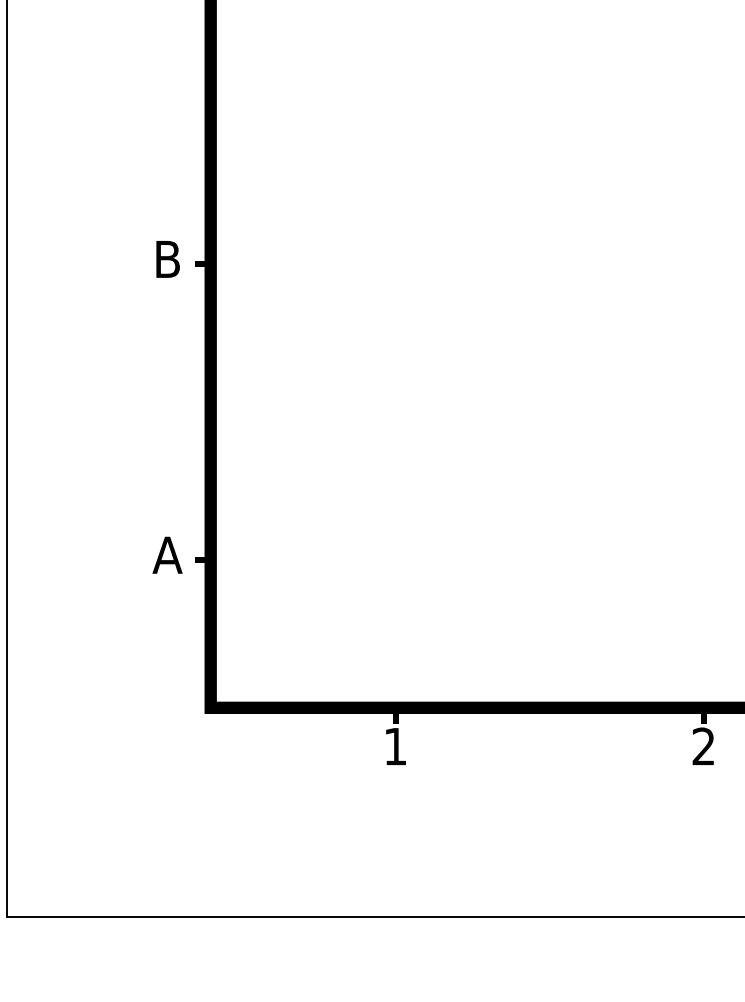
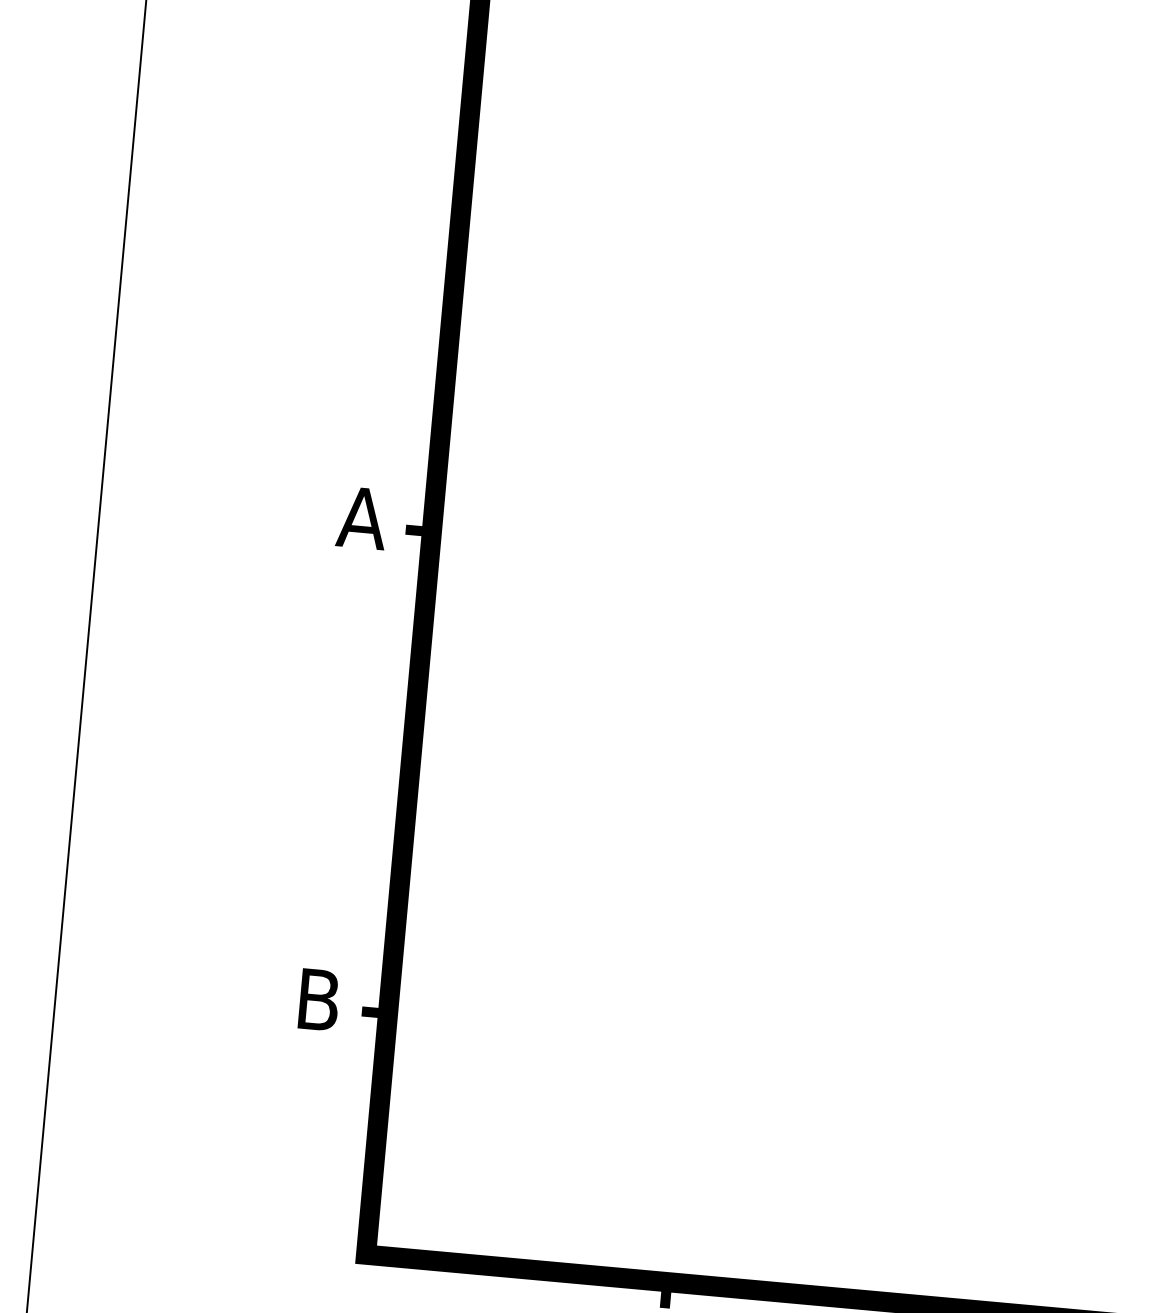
text: (167, 259) -> (362, 518), B -> A
text: (167, 554) -> (318, 998), A -> B

